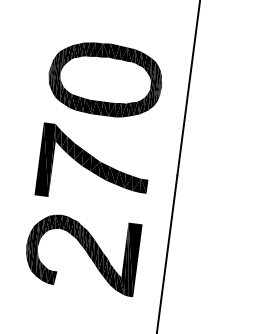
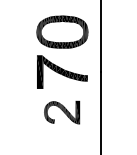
part: (80, 252) -> (61, 112), size x0.7

